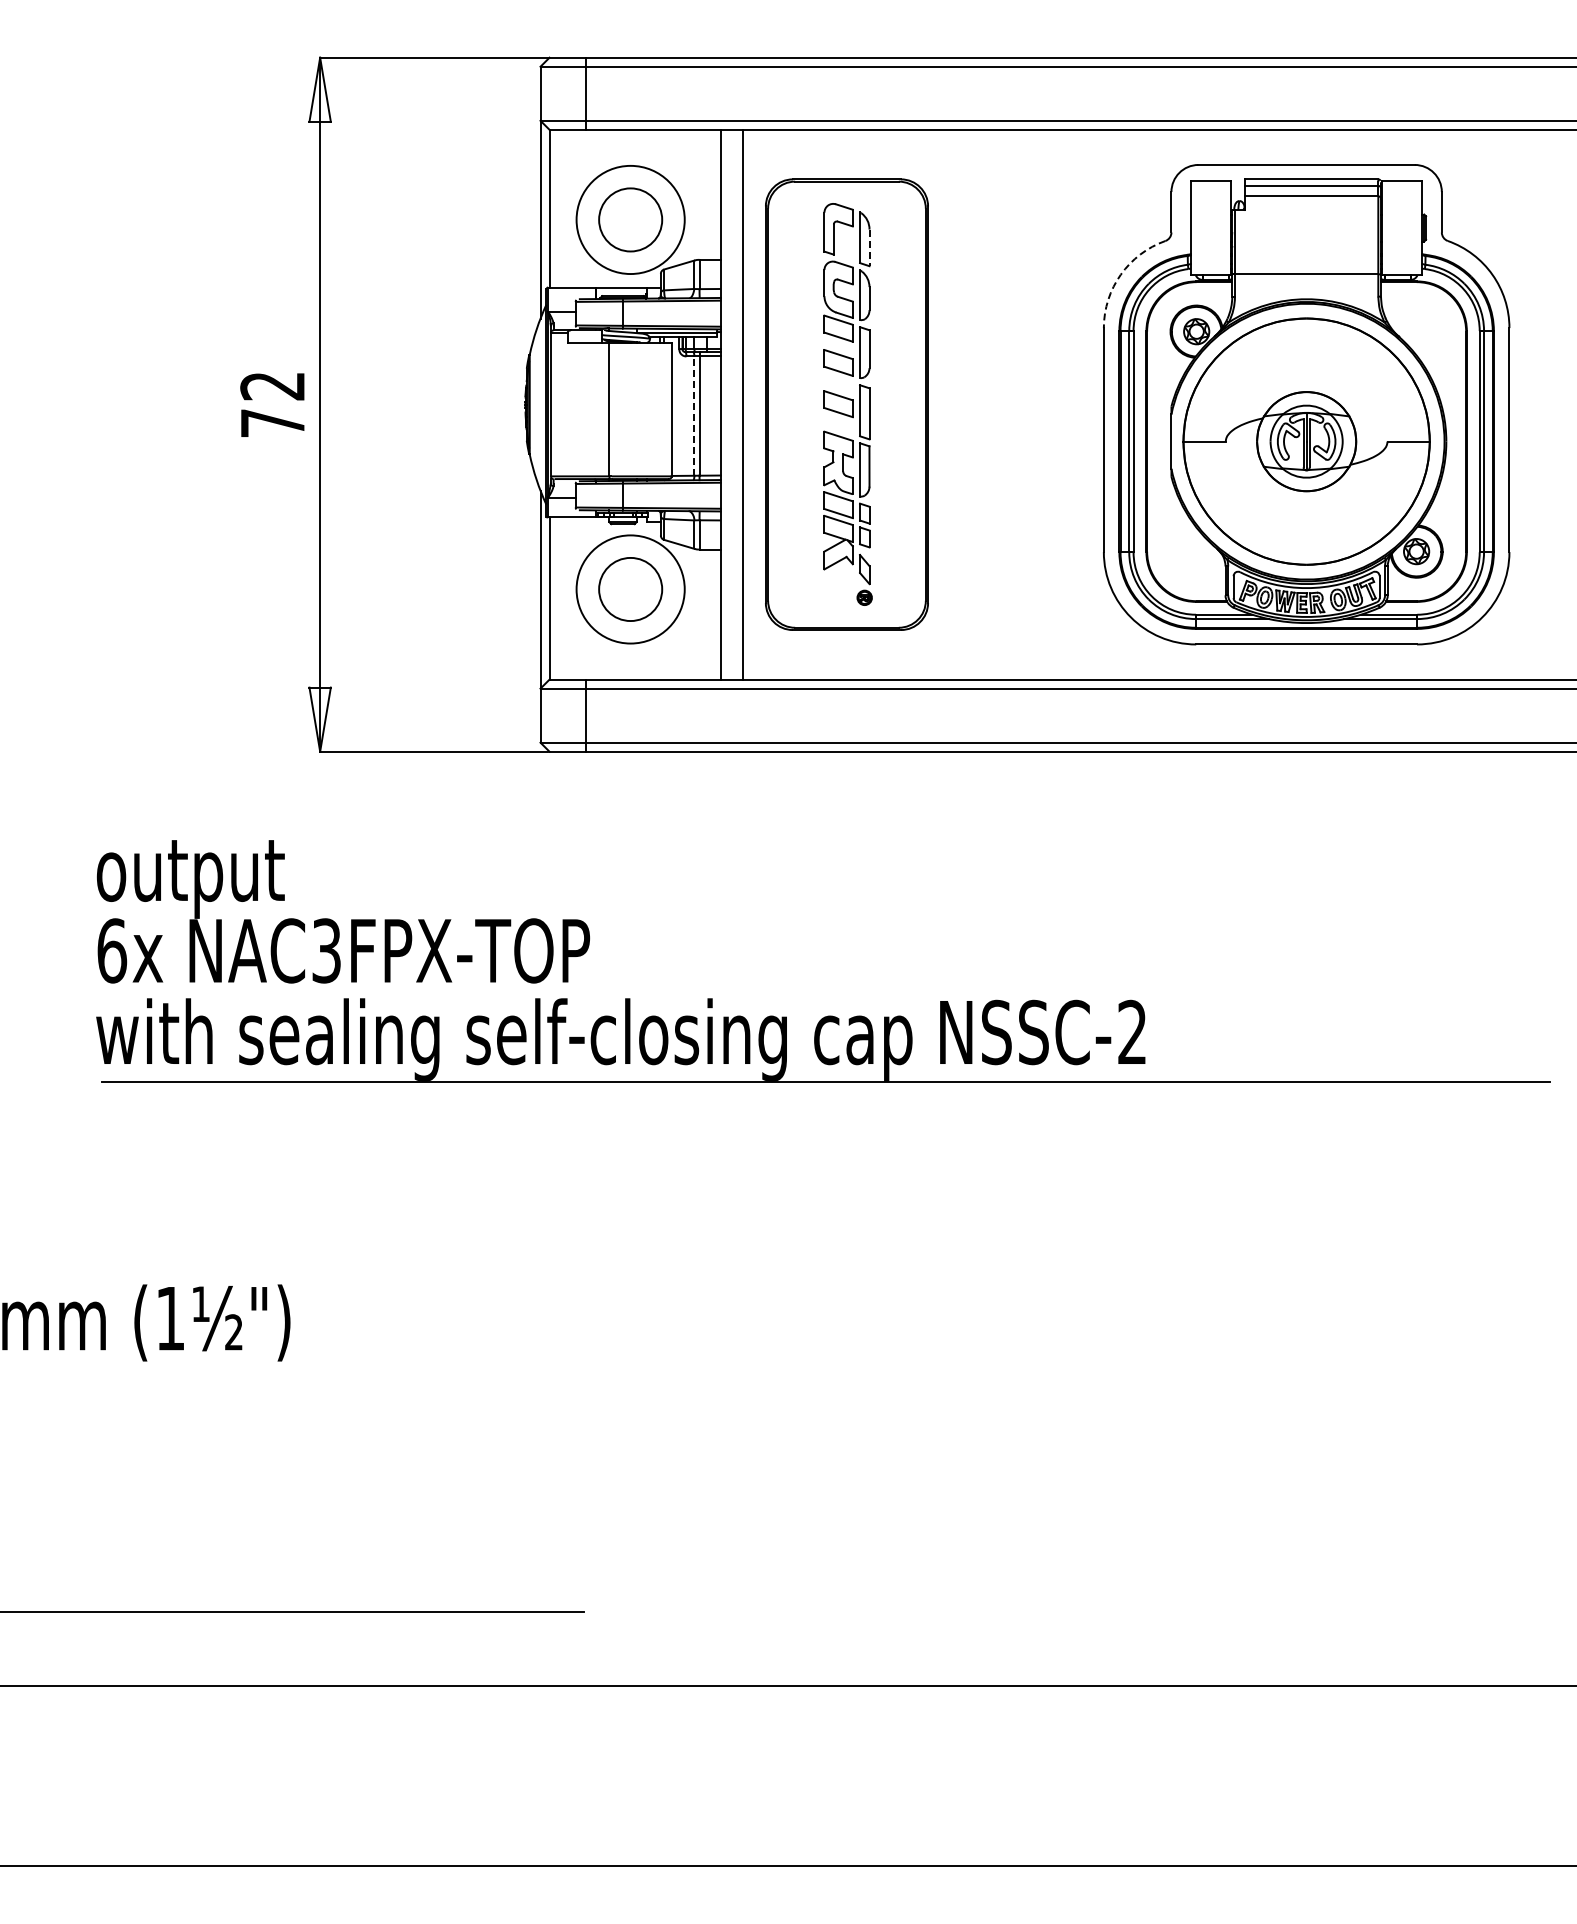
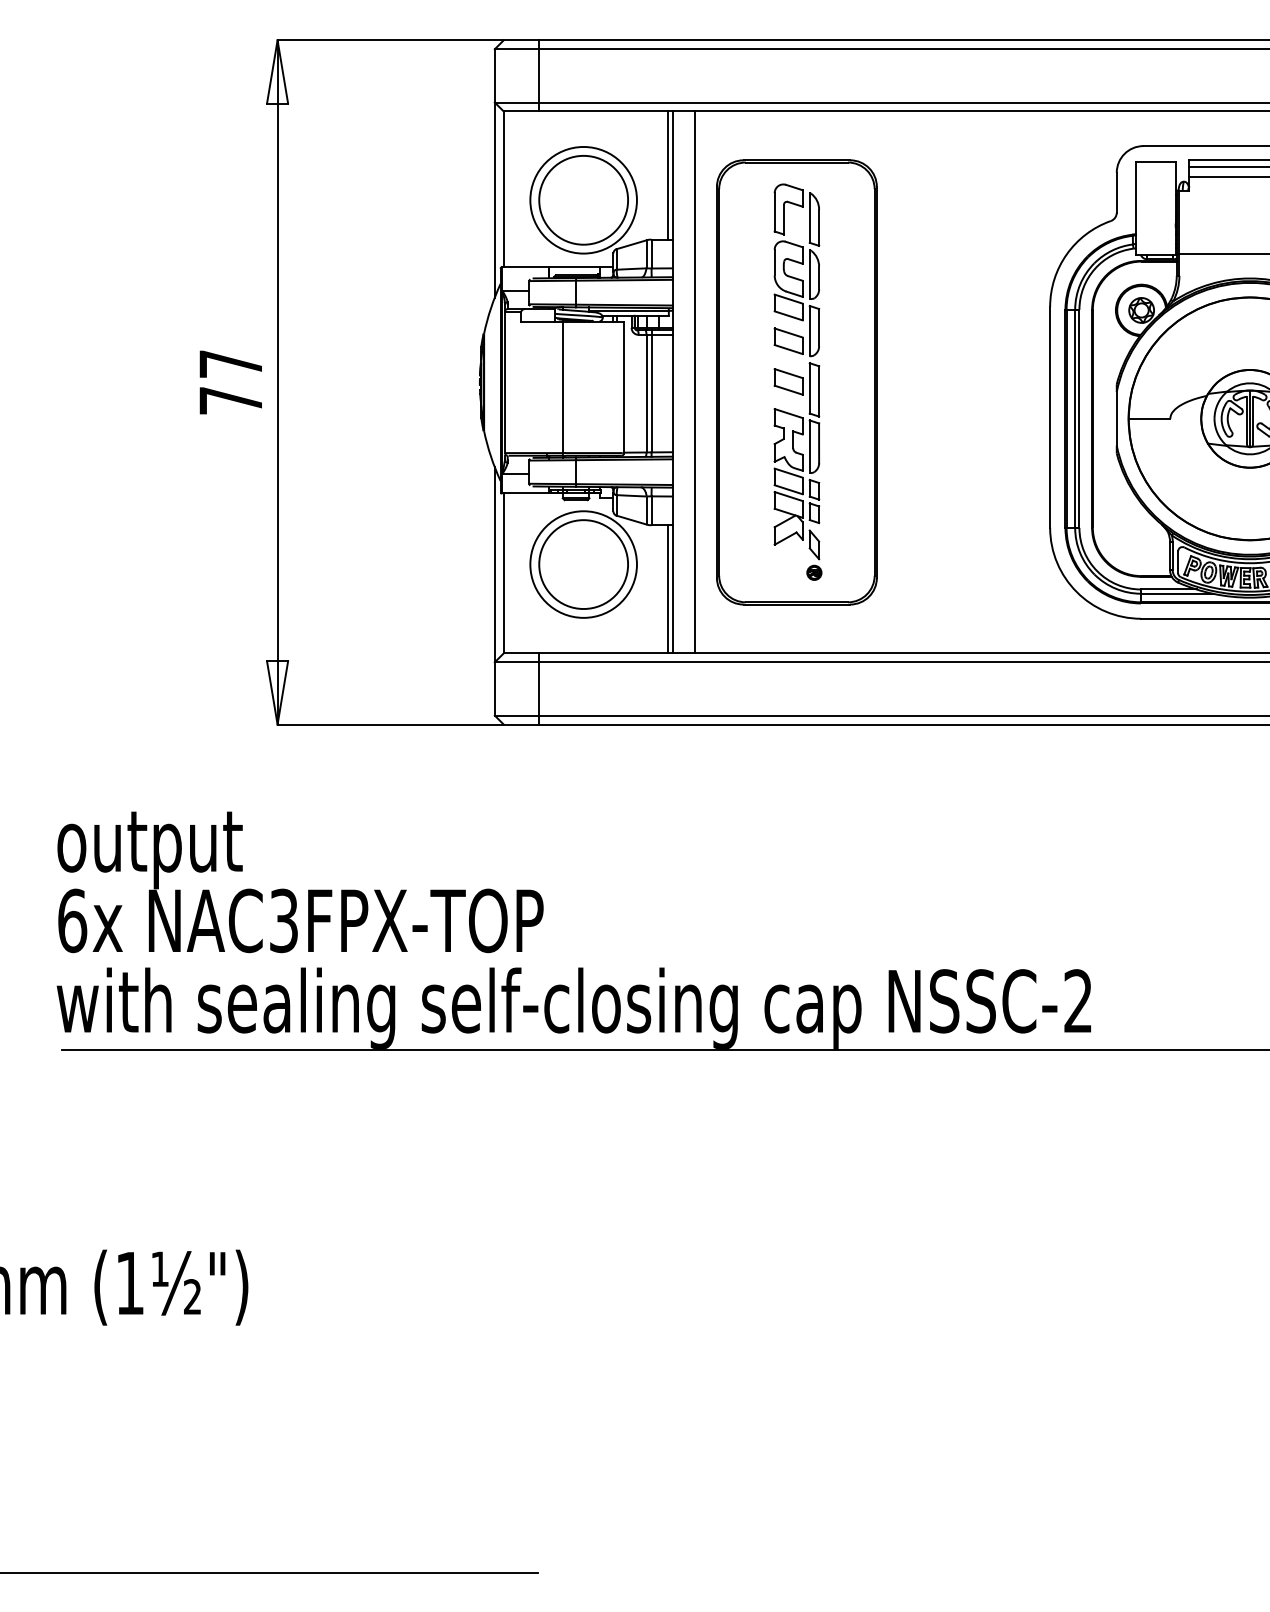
line: (716, 194) -> (668, 175), added
circle: (630, 219) -> (583, 199), size x1.43
line: (869, 248) -> (819, 228), dashed -> solid
arc: (1120, 274) -> (1066, 254), dashed -> solid
text: (272, 386) -> (230, 364), 72 -> 77
line: (694, 416) -> (646, 394), dashed -> solid
circle: (630, 589) -> (583, 564), size x1.43
line: (716, 614) -> (668, 589), added

